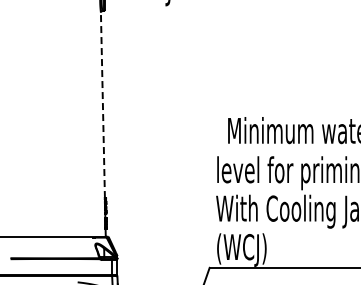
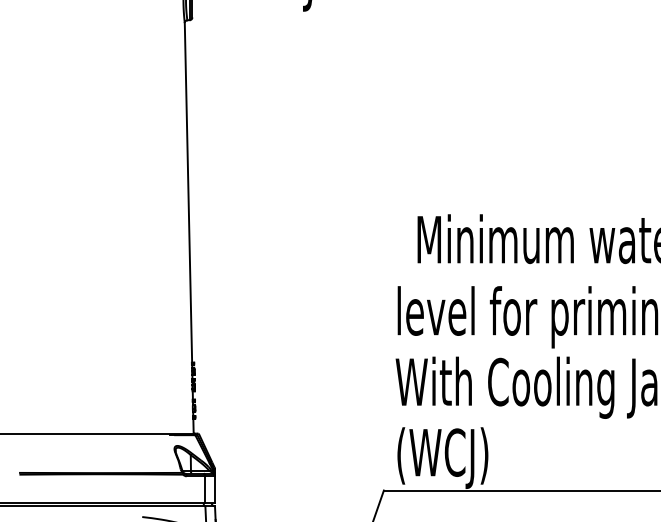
line: (102, 105) -> (187, 193), dashed -> solid

